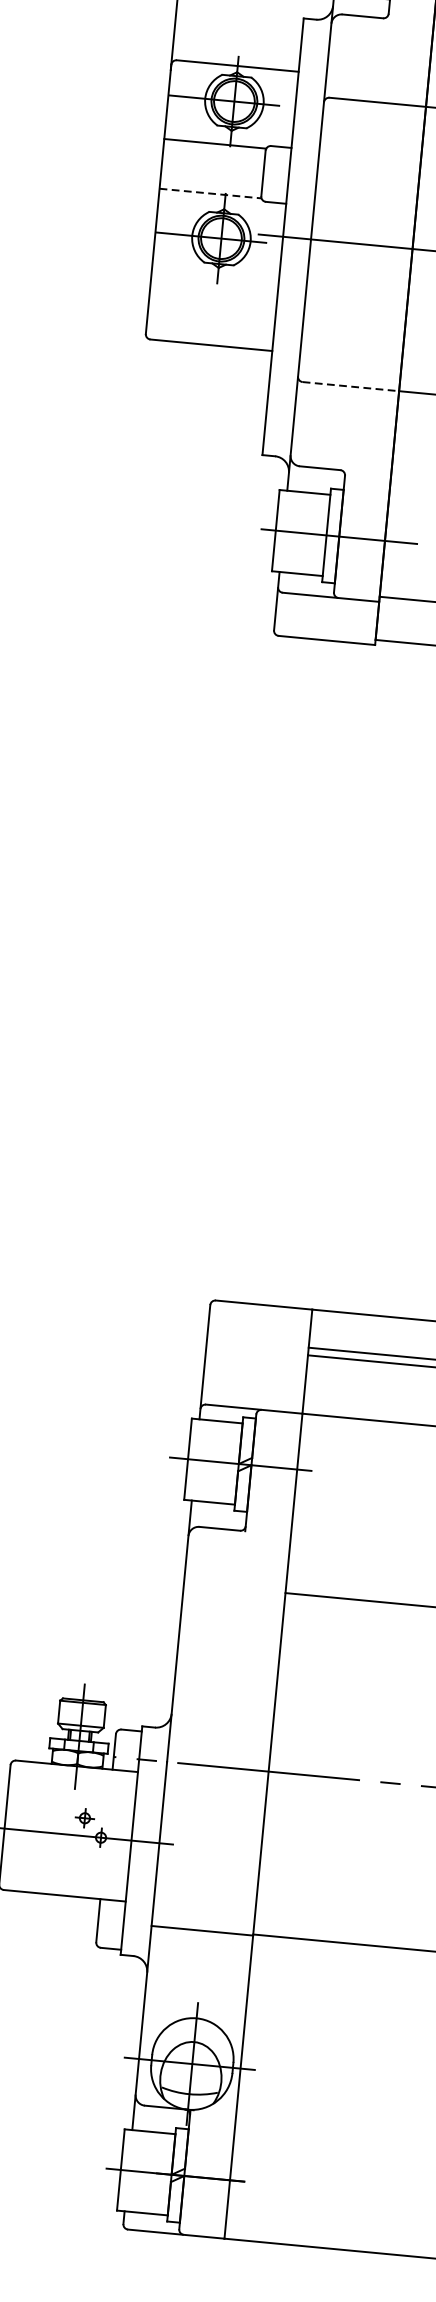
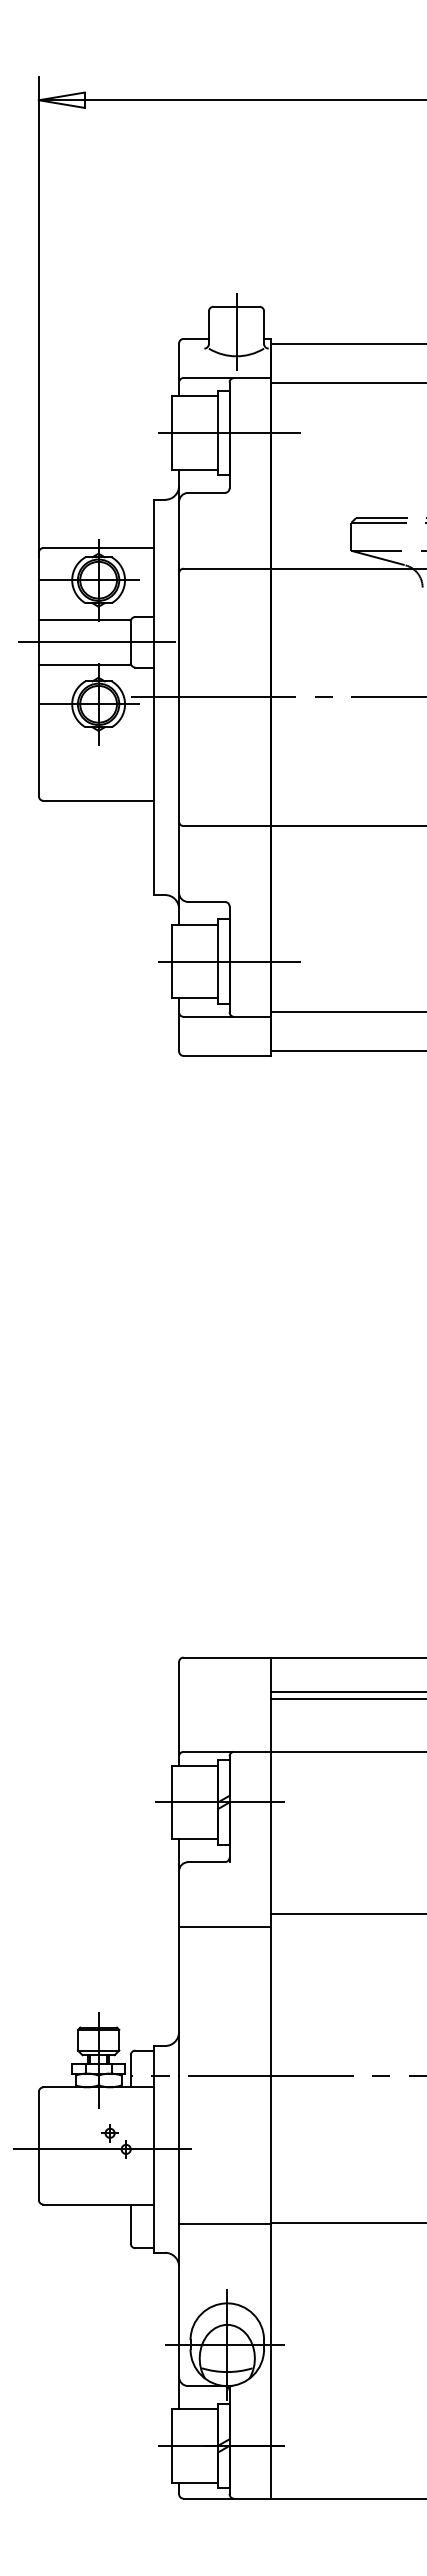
line: (225, 170) -> (96, 642), added
line: (211, 193) -> (85, 664), dashed -> solid
line: (351, 387) -> (227, 826), dashed -> solid
line: (232, 1602) -> (224, 1927), added

